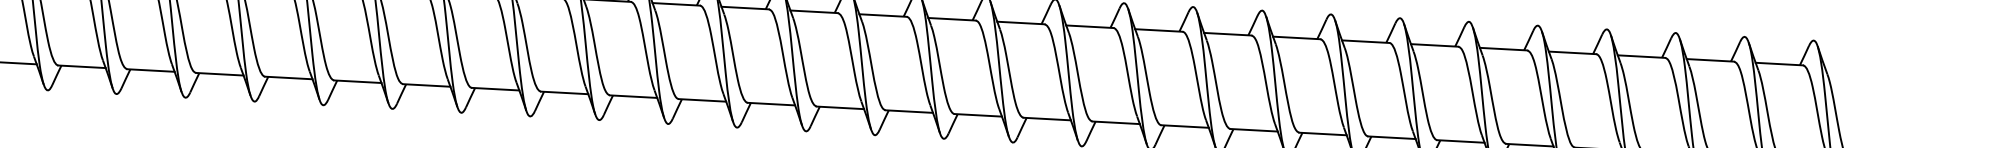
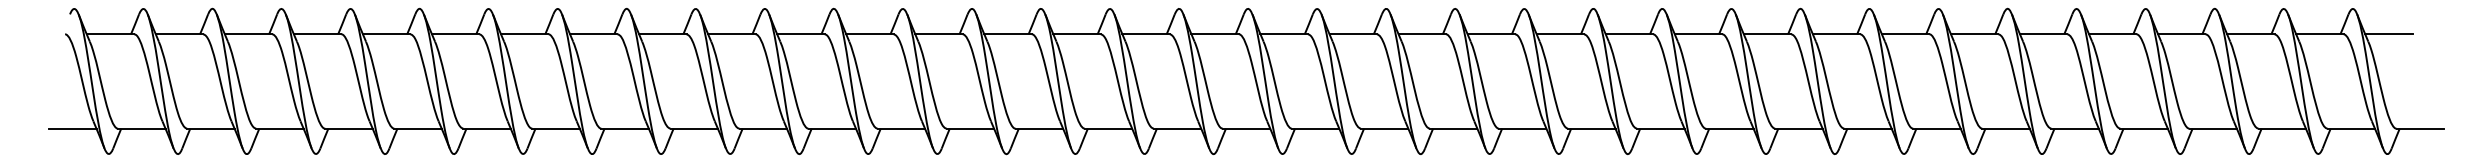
line: (1847, 68) -> (2388, 34), added

